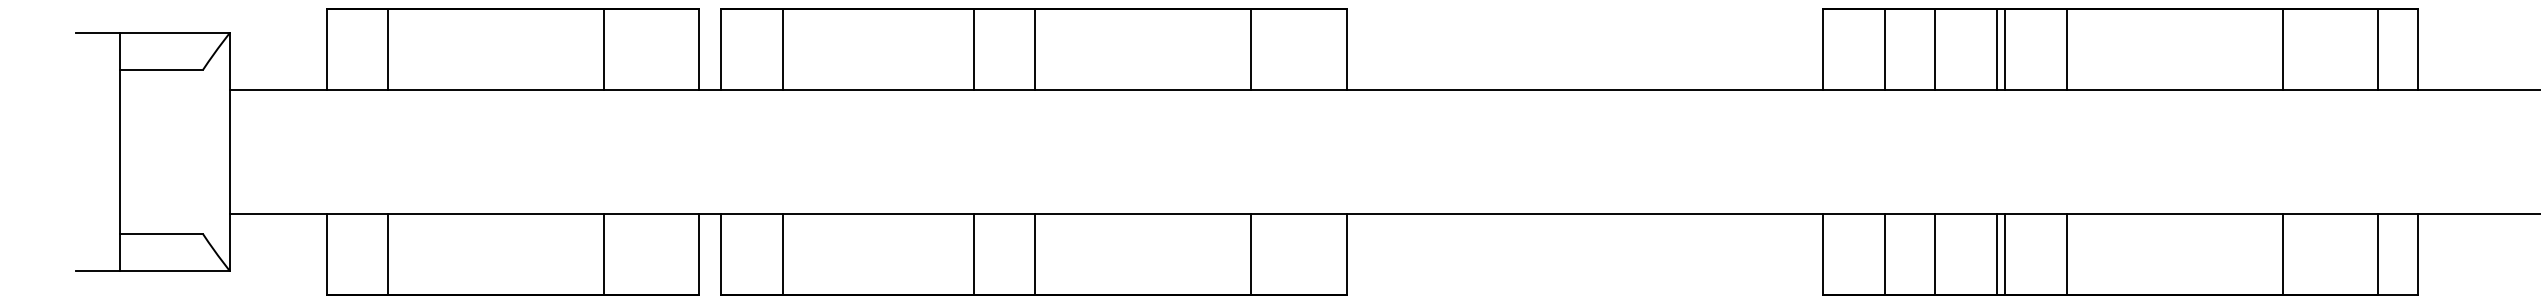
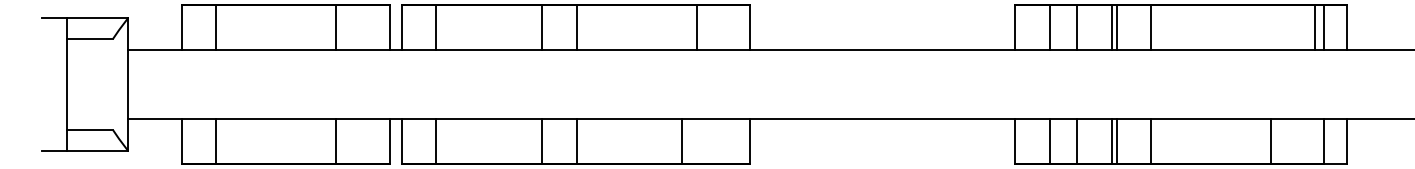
line: (2281, 49) -> (1314, 27), moved
line: (1250, 254) -> (681, 141), moved

